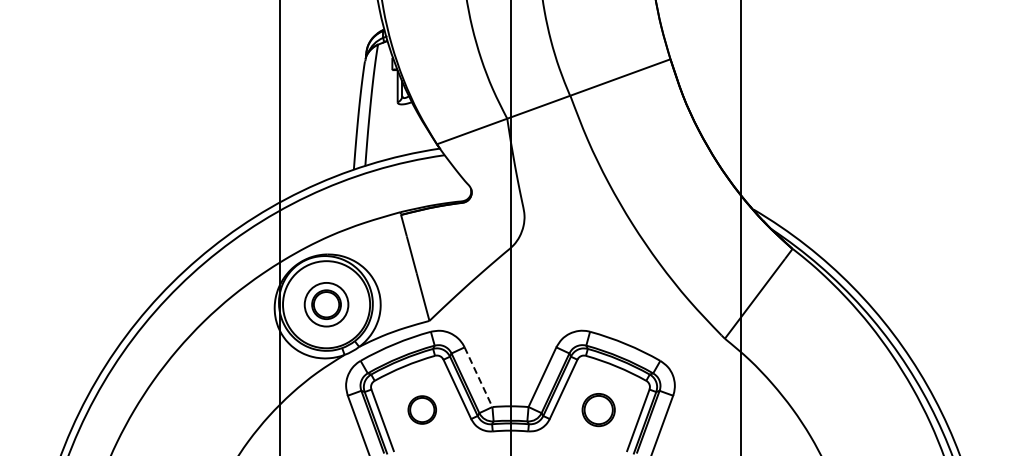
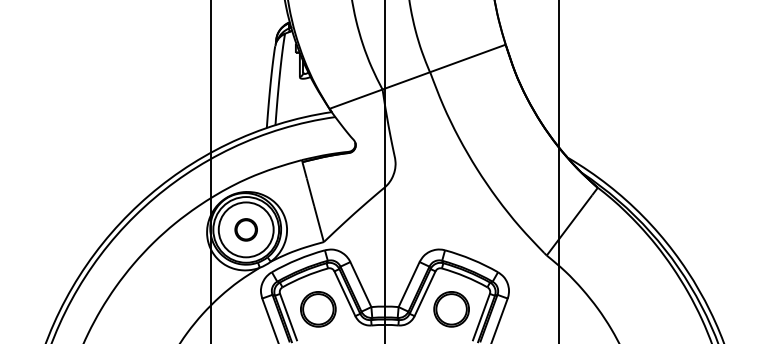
circle: (326, 304) -> (246, 229), size x1.67
line: (478, 377) -> (360, 284), dashed -> solid
part: (422, 409) -> (318, 308), size x1.67
part: (598, 409) -> (451, 308), size x1.43

